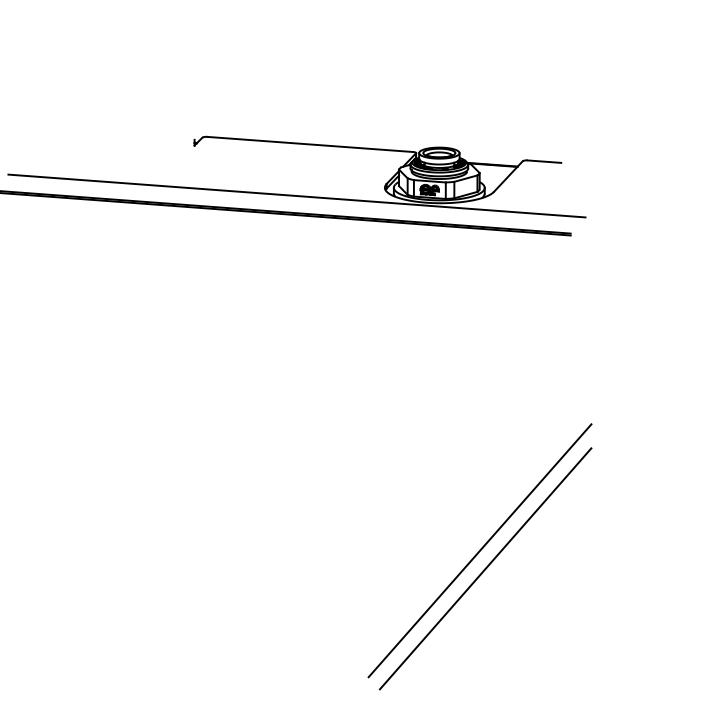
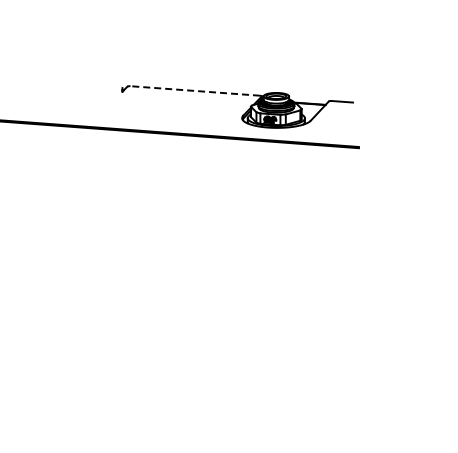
line: (310, 143) -> (195, 90), solid -> dashed
line: (296, 194) -> (186, 122), removed
line: (479, 549) -> (301, 345), removed
line: (485, 568) -> (305, 357), removed

